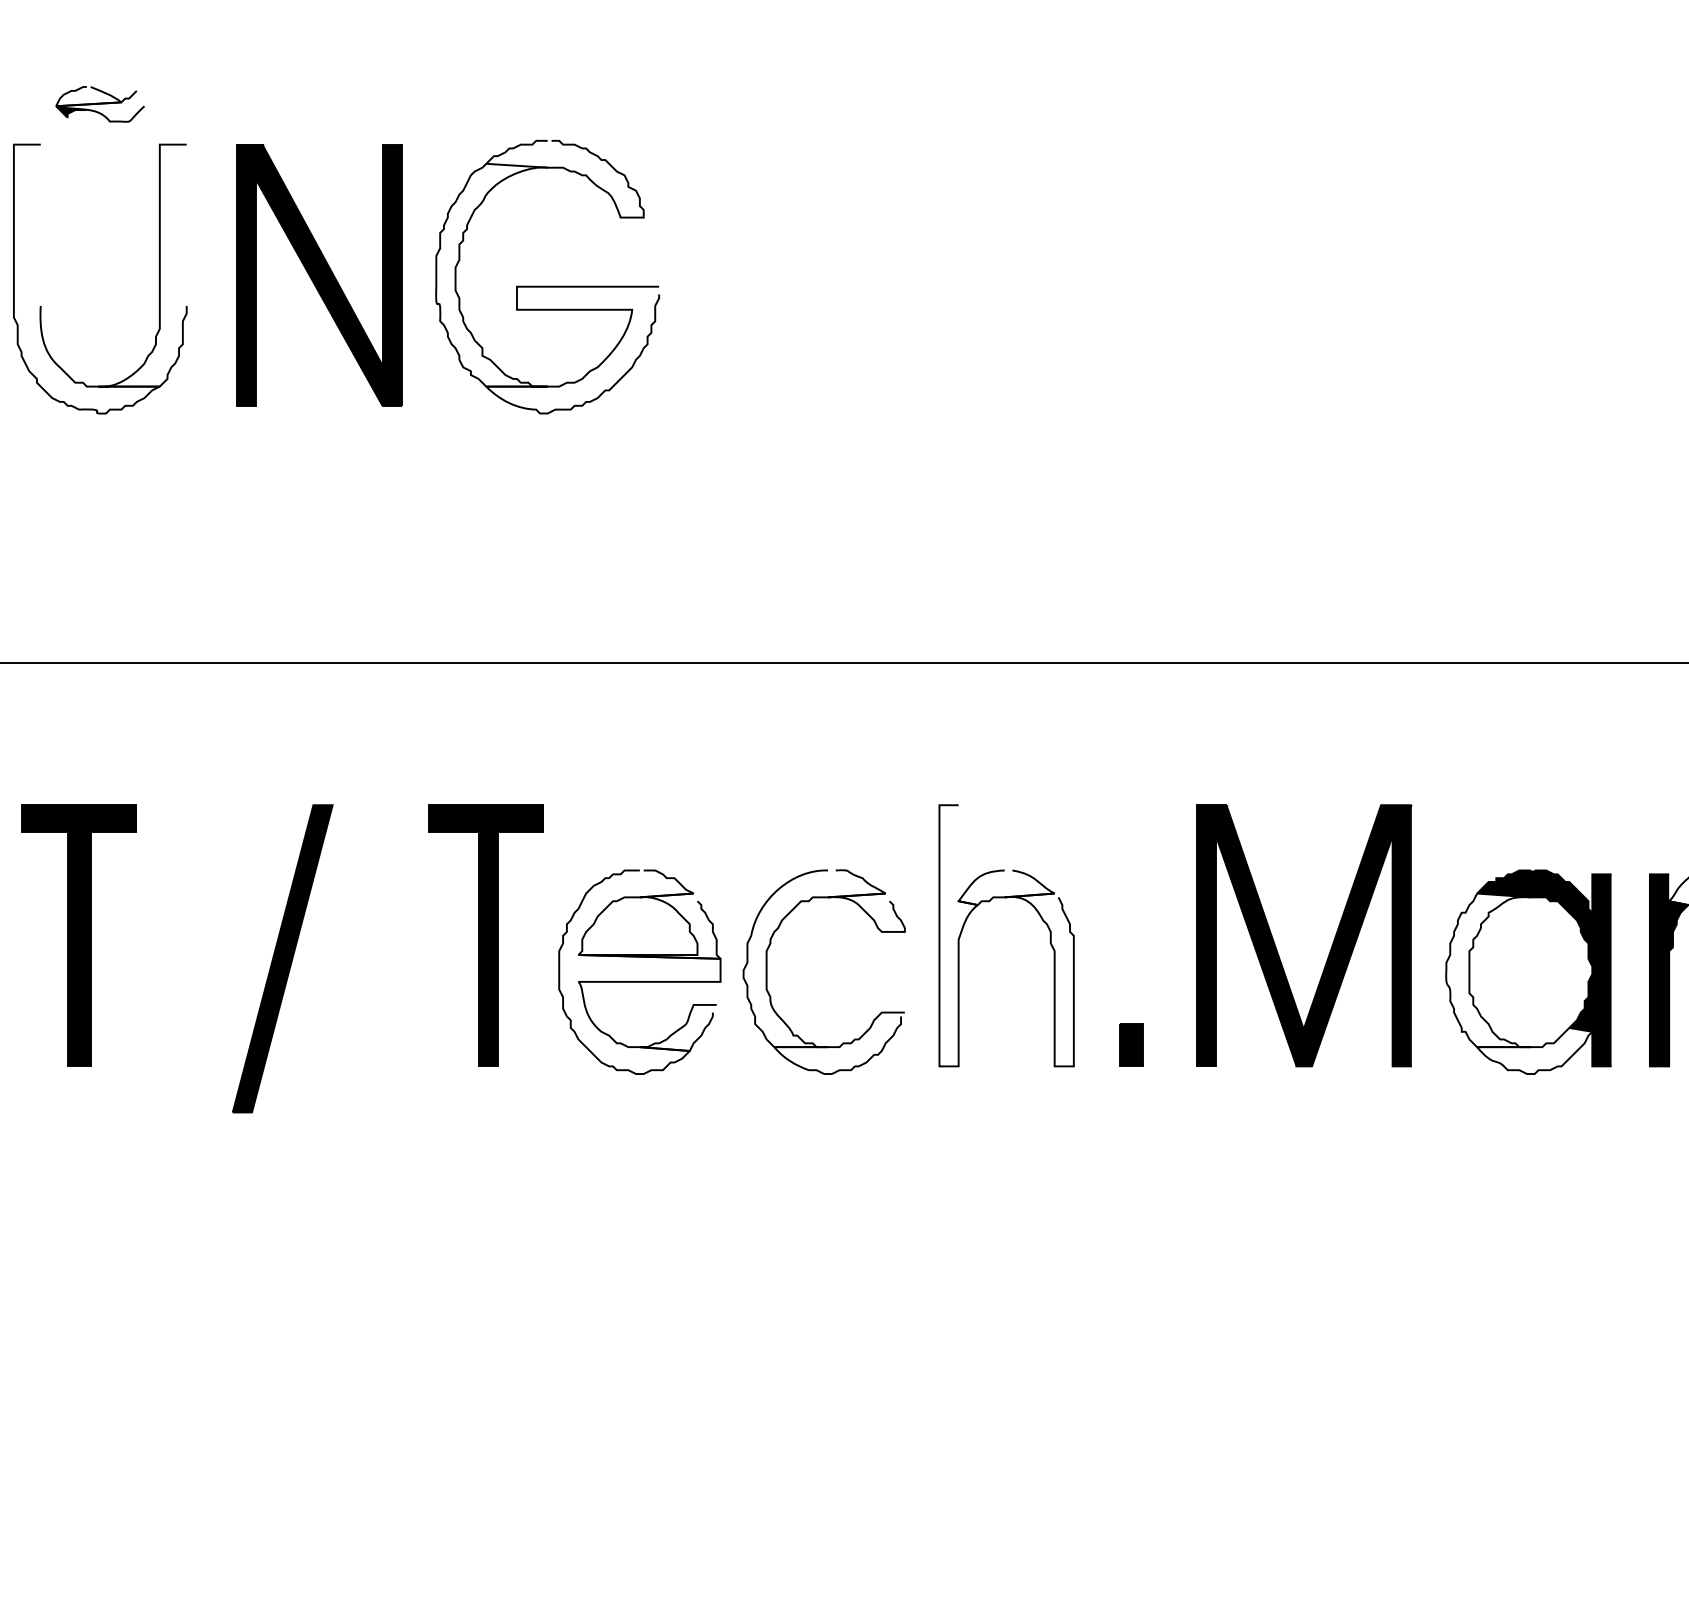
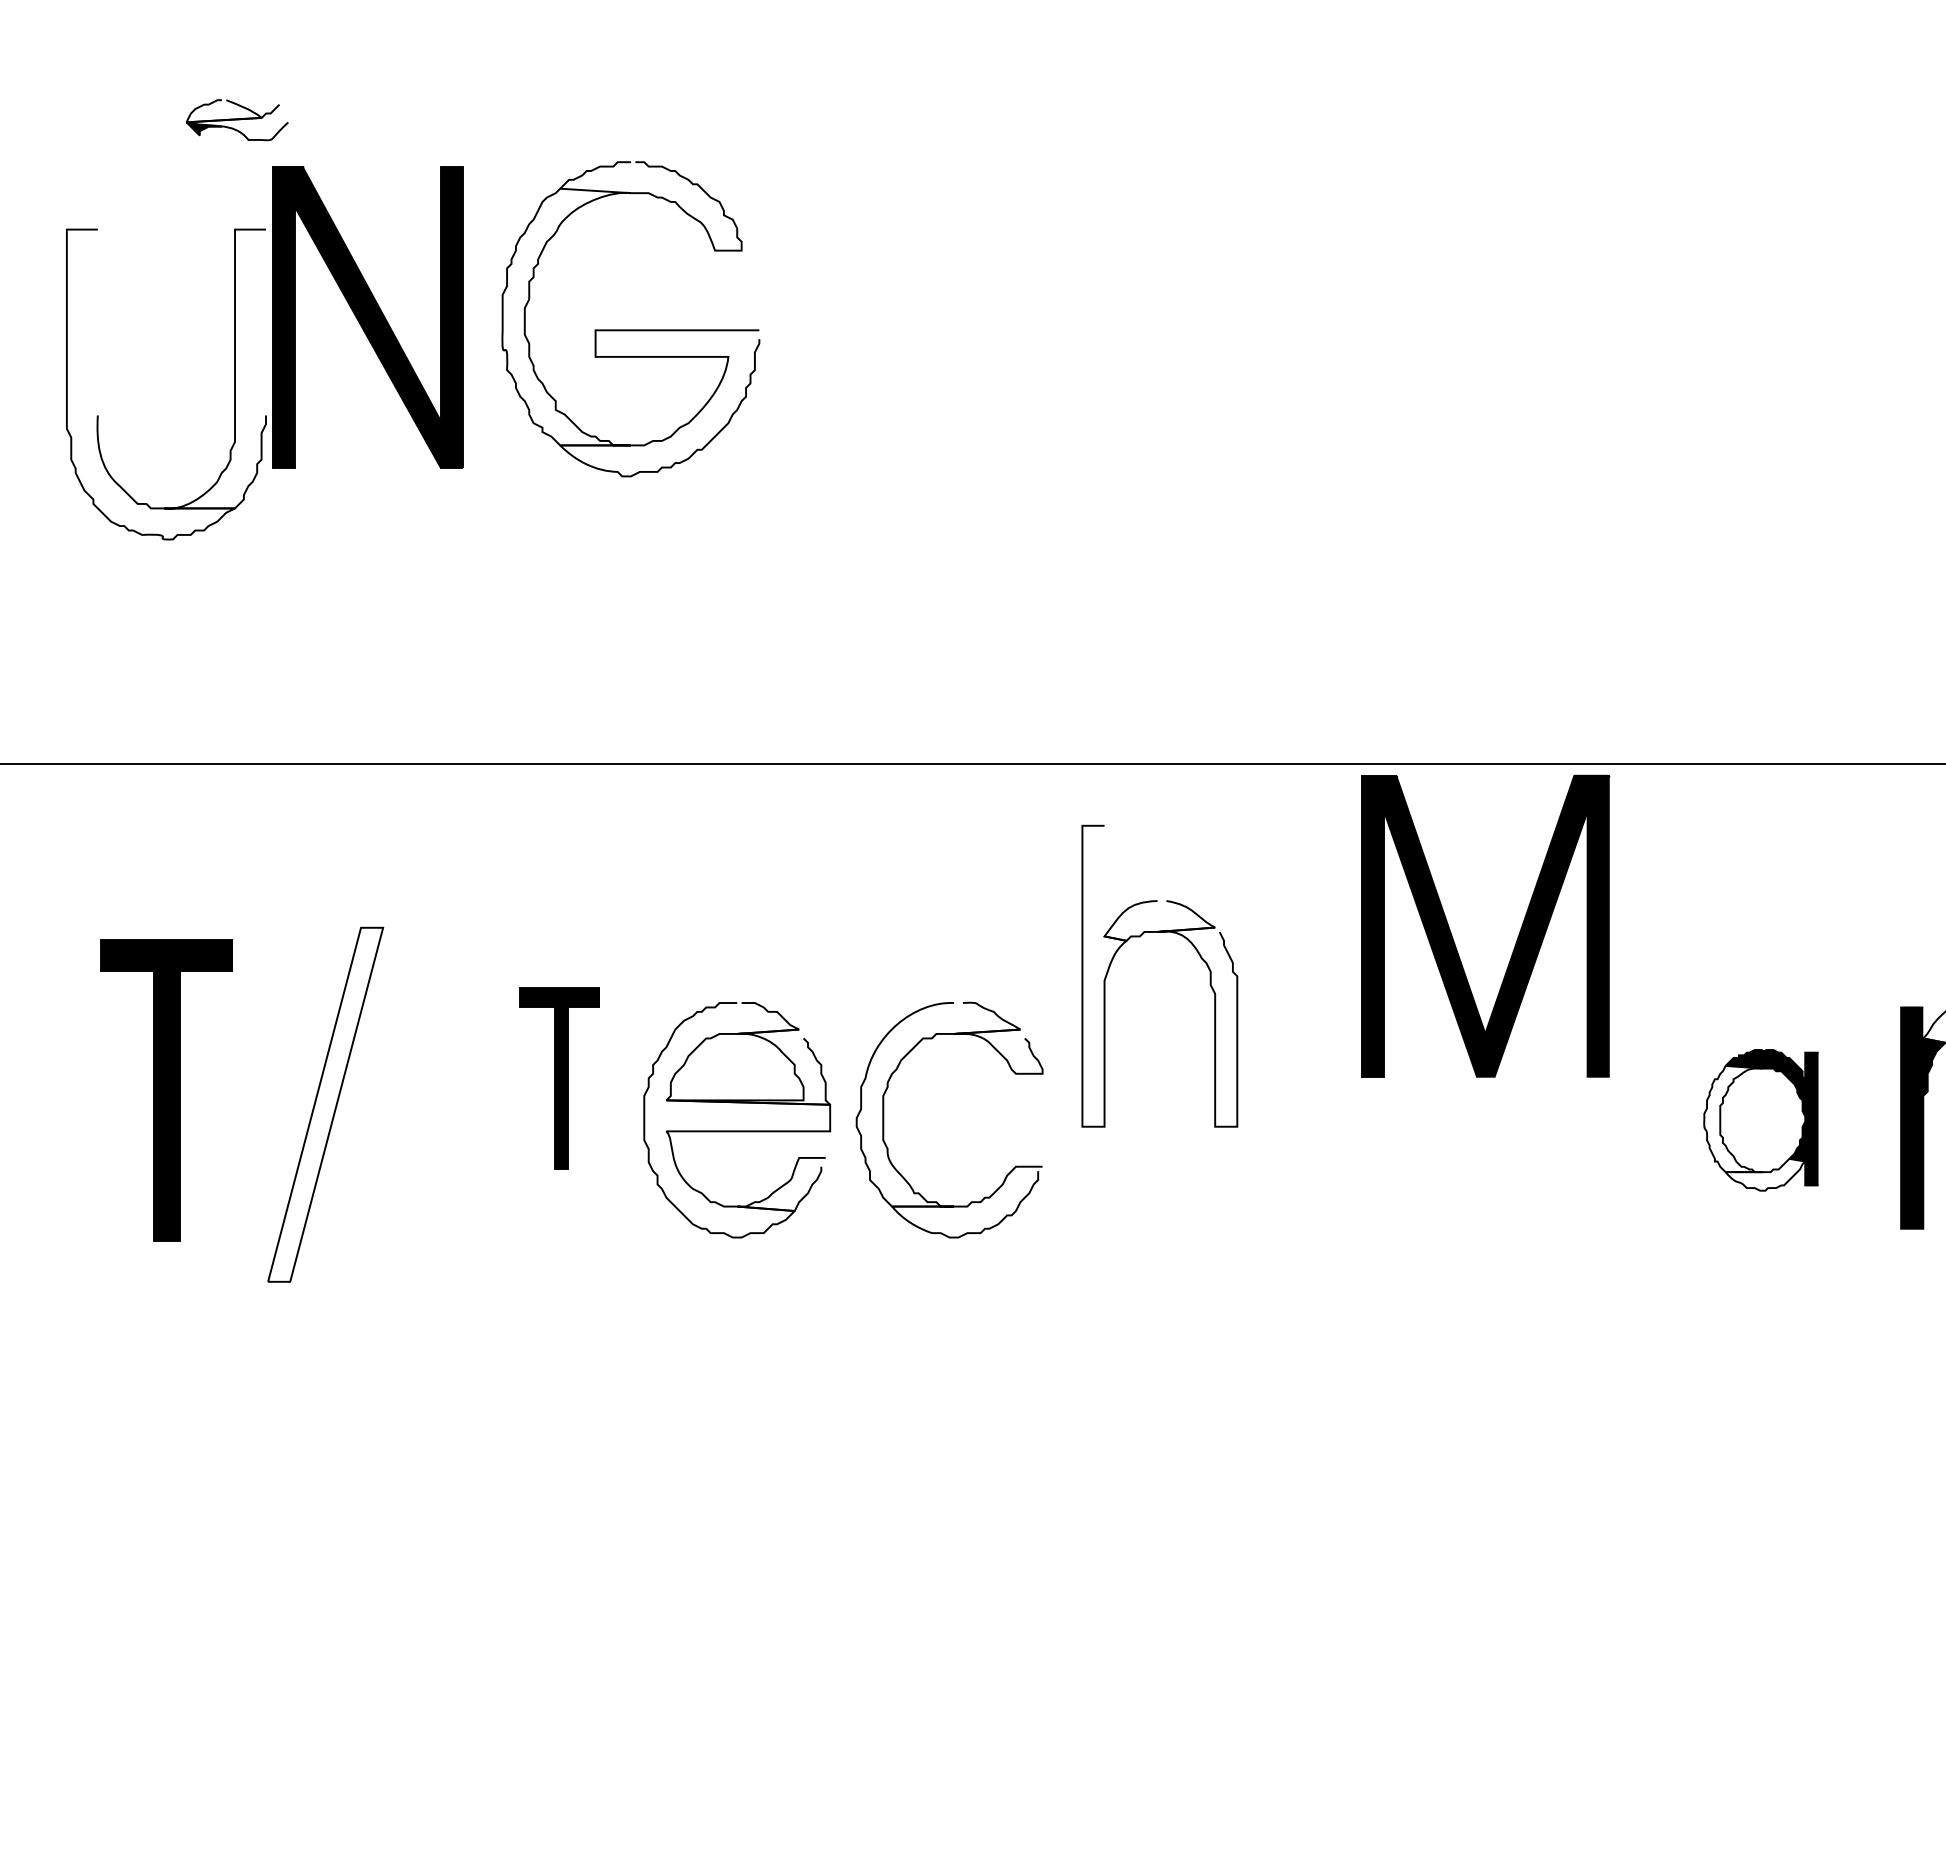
part: (99, 104) -> (236, 120), moved
part: (159, 279) -> (234, 384), moved
part: (989, 902) -> (1140, 937), moved
part: (78, 936) -> (166, 1090), moved
part: (485, 936) -> (559, 1078), size x0.6
part: (1330, 947) -> (1516, 939), moved
fill: (282, 958) -> (325, 1104), removed
part: (1527, 972) -> (1760, 1120), size x0.6
part: (1131, 1045) -> (1303, 1204), removed

